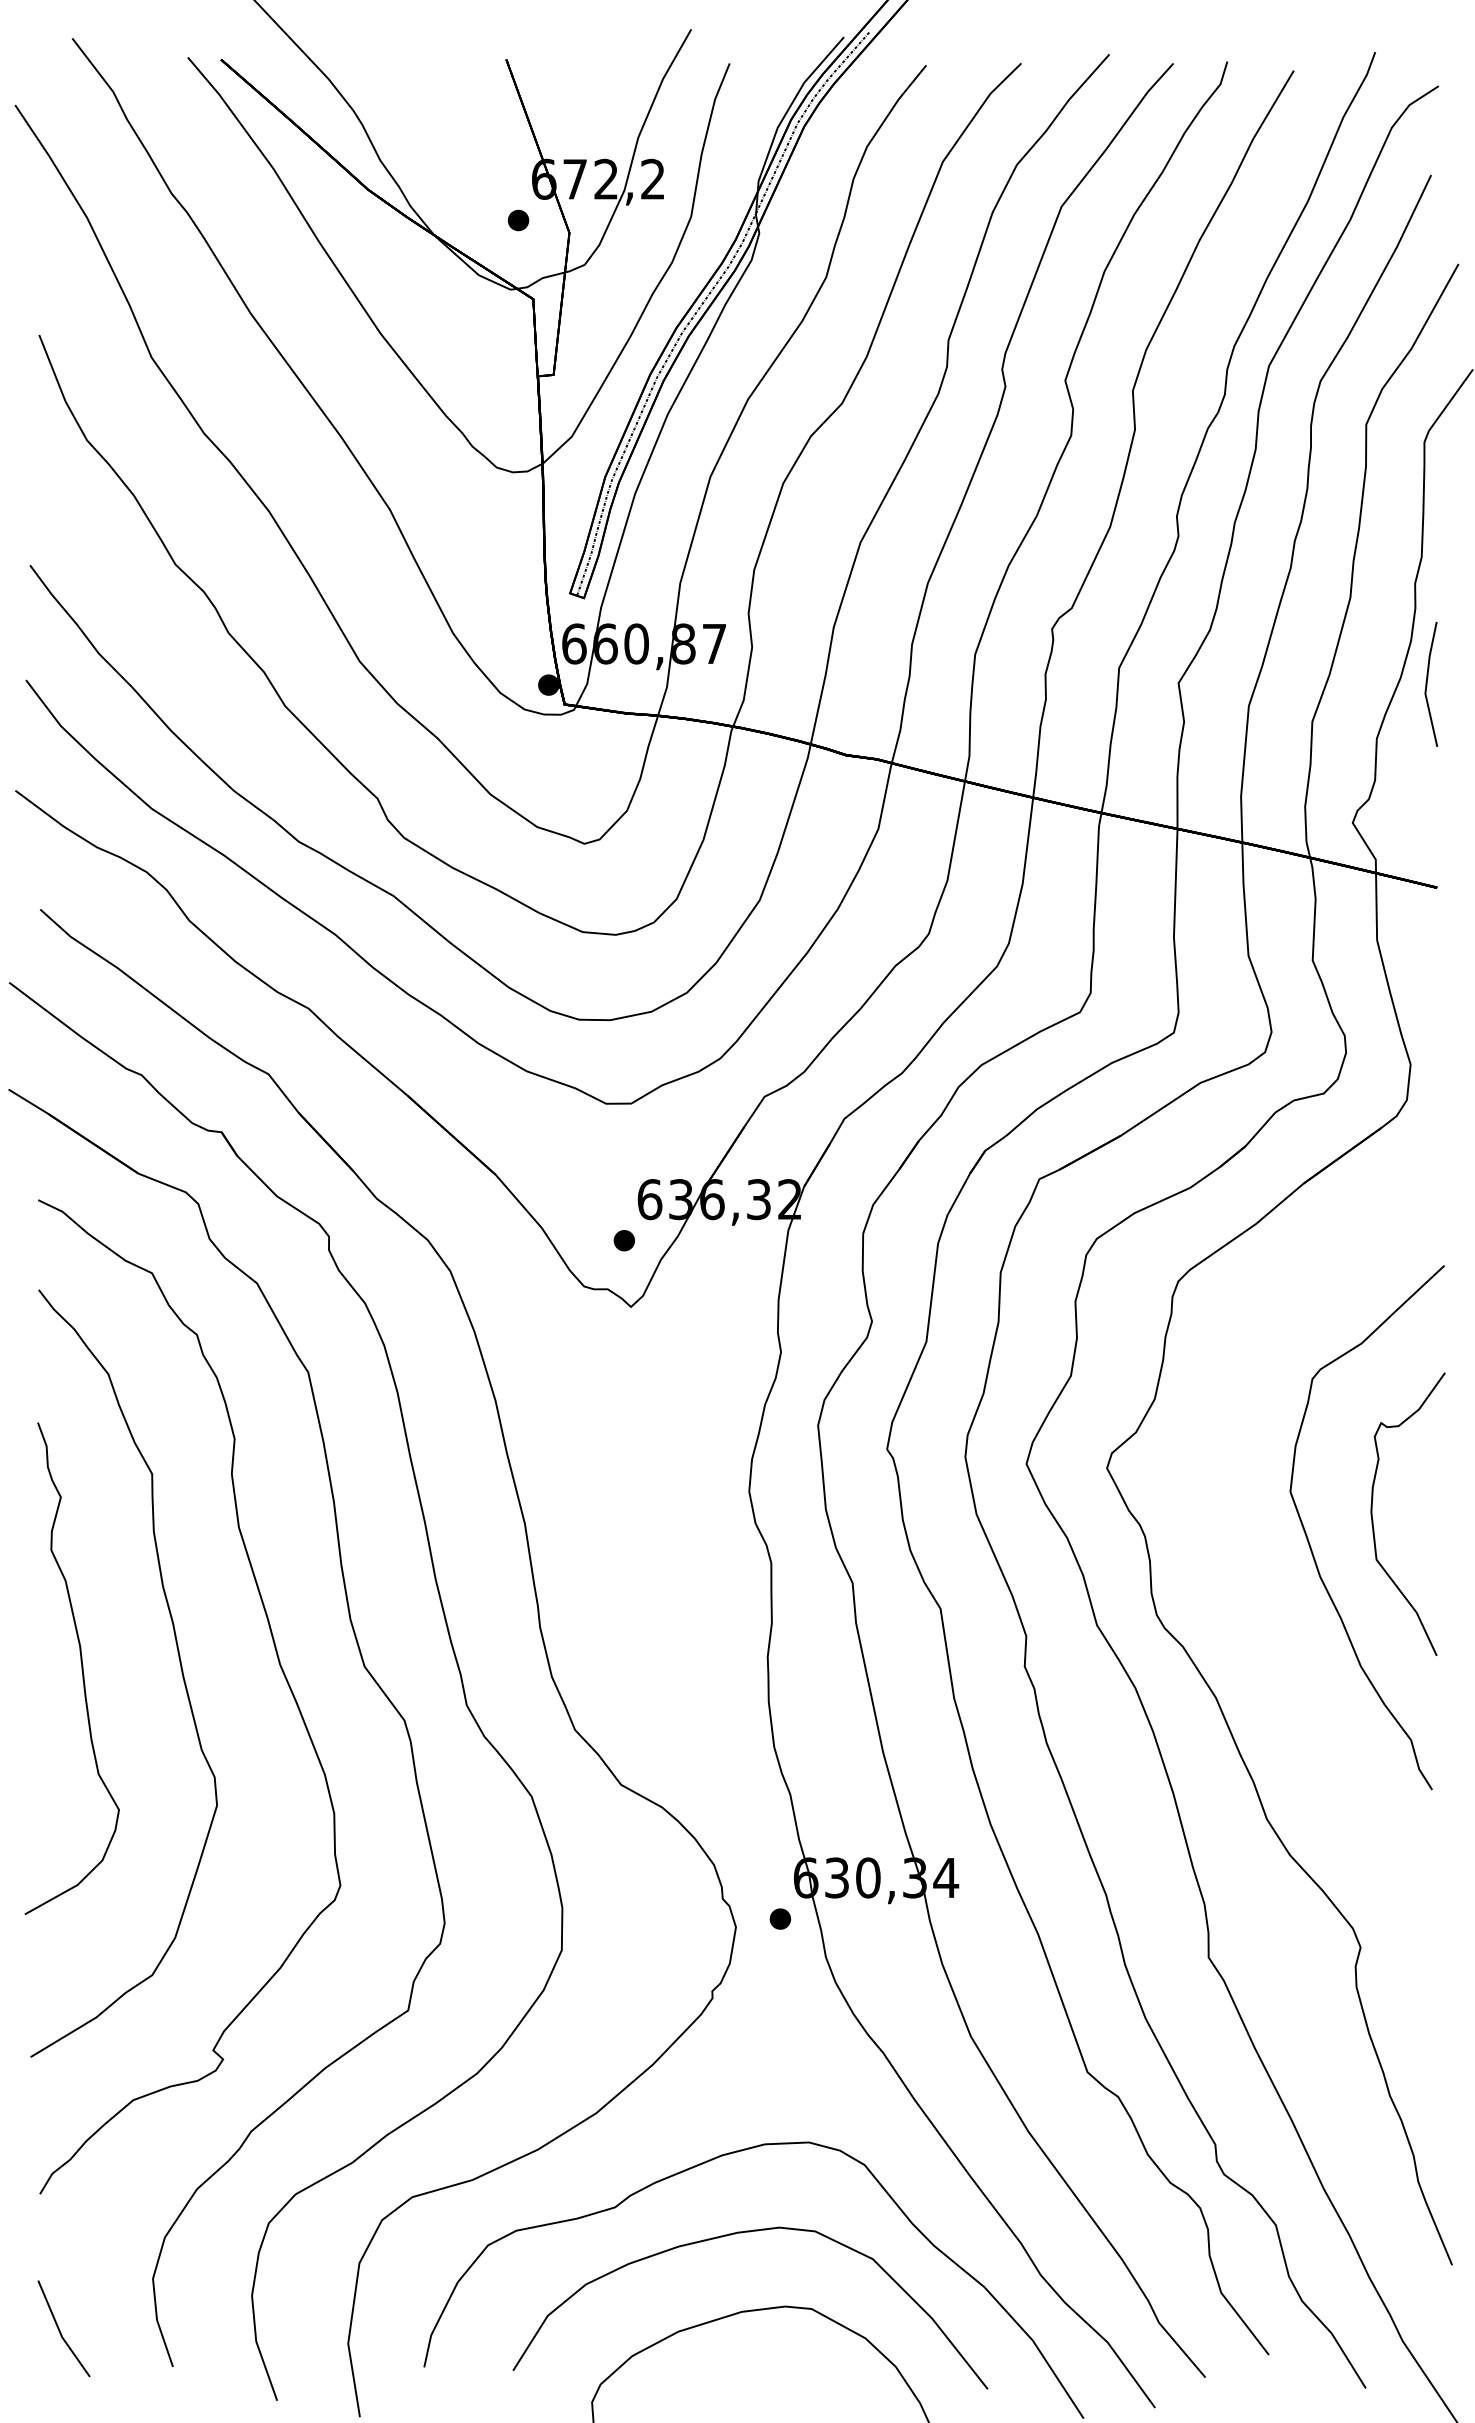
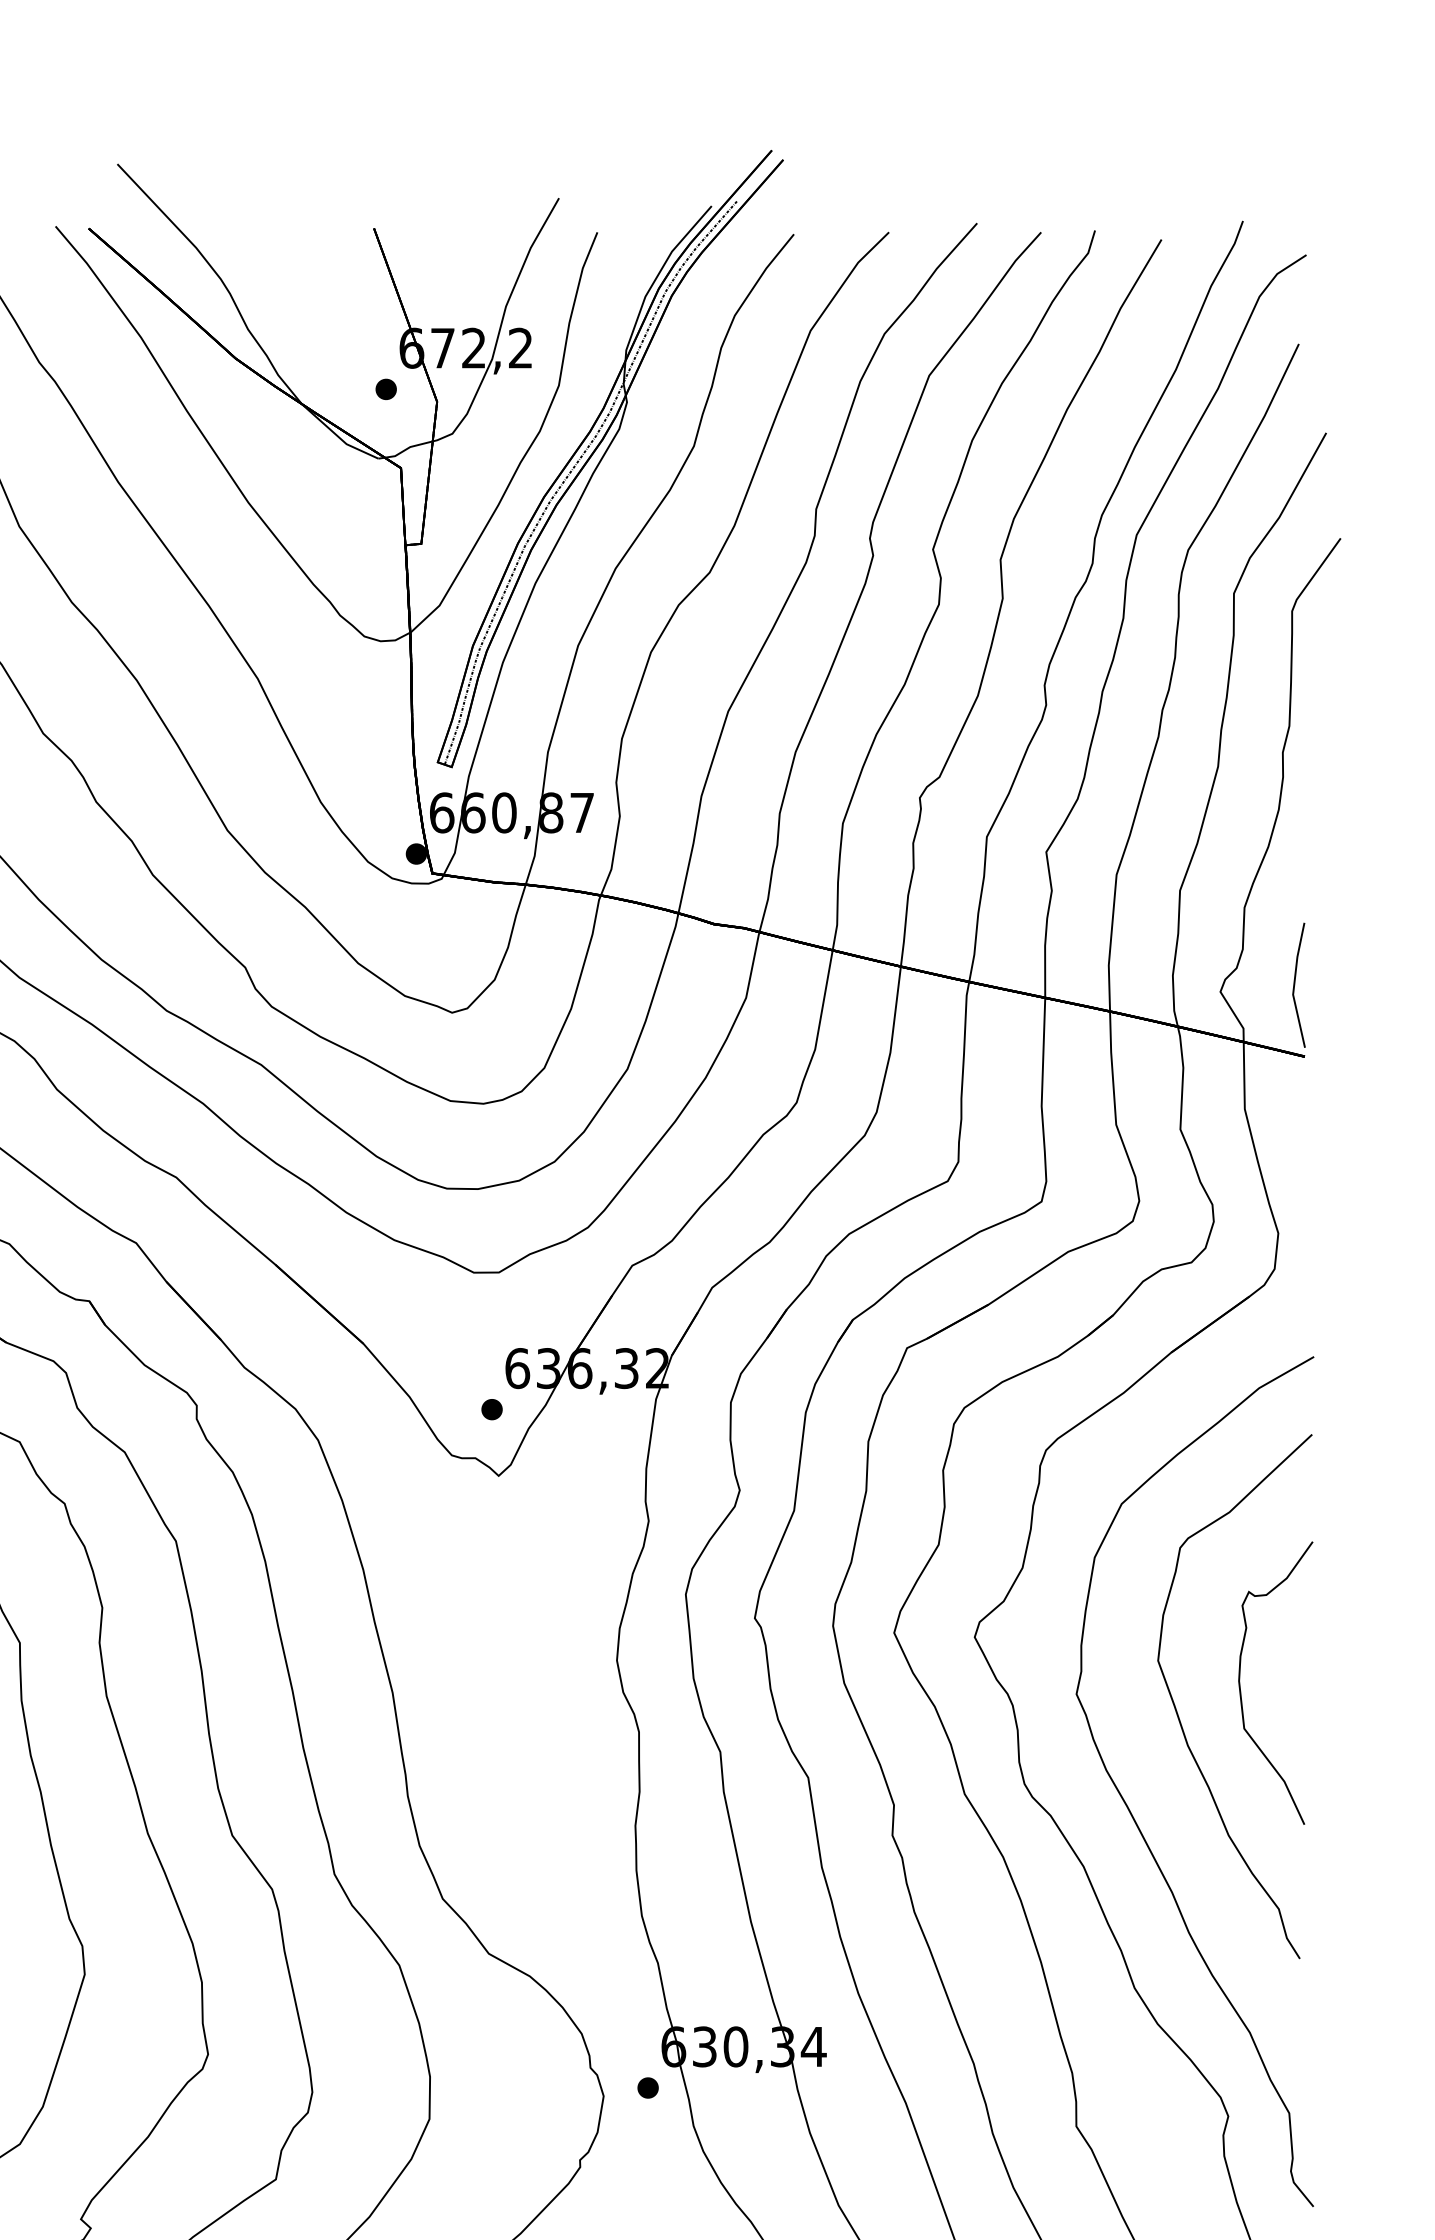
part: (1431, 683) -> (1299, 984), moved
part: (1264, 1644) -> (1132, 1813), added

